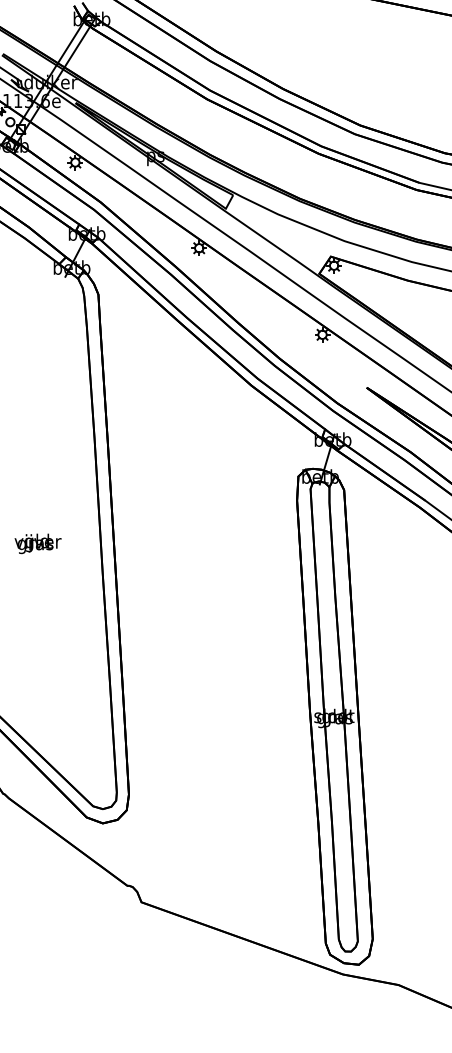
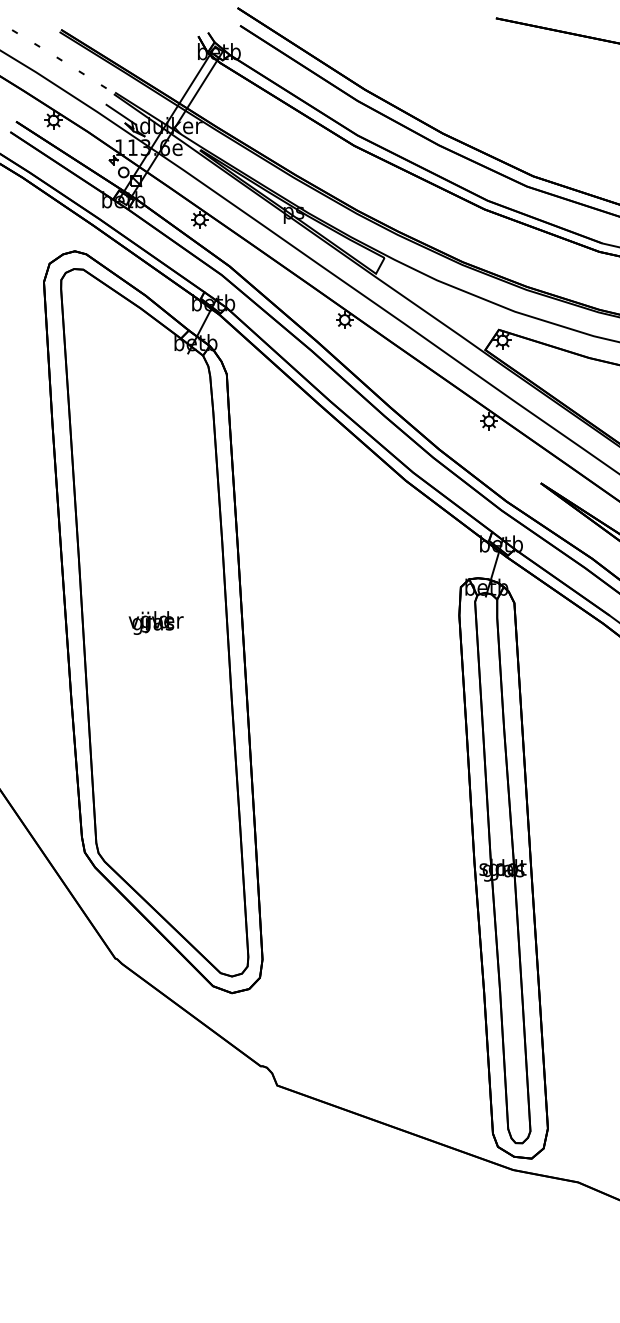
text: (37, 543) -> (155, 622), moved

